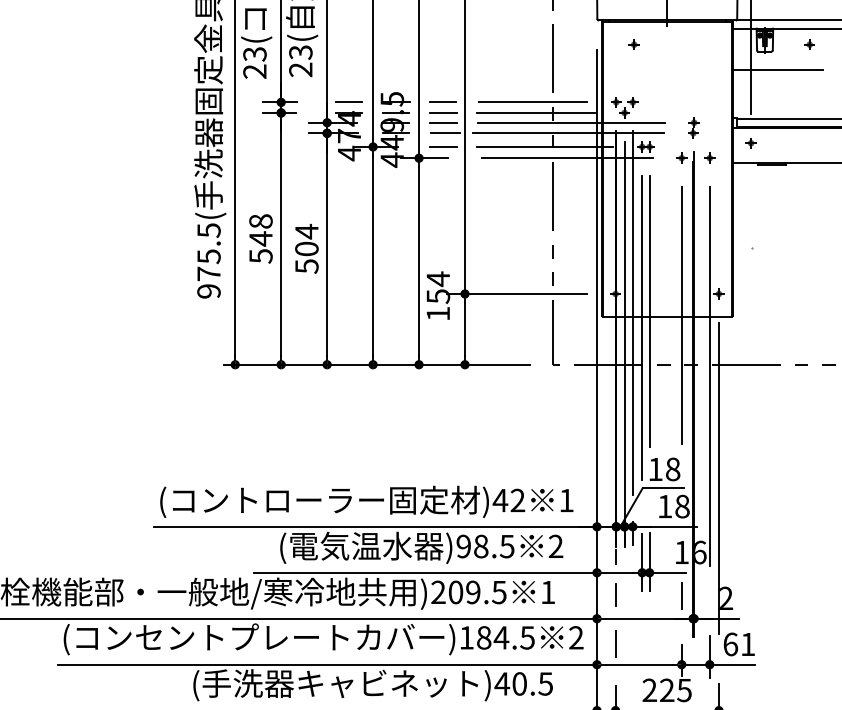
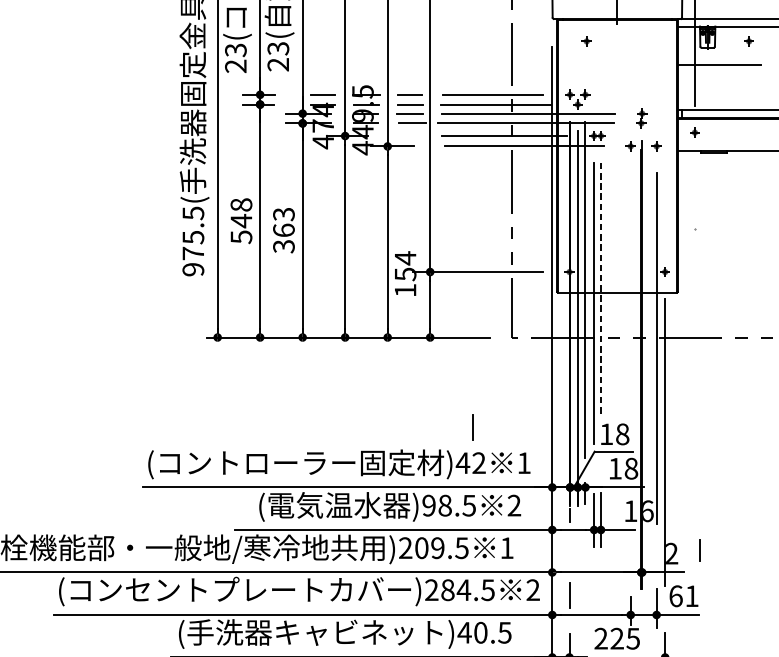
line: (443, 146) -> (410, 135), removed
text: (306, 248) -> (283, 229), 504 -> 363
line: (649, 311) -> (600, 288), solid -> dashed
line: (681, 315) -> (630, 291), removed
line: (615, 594) -> (699, 550), moved
line: (681, 595) -> (472, 427), moved
text: (466, 637) -> (431, 589), )184.5 -> )284.5

